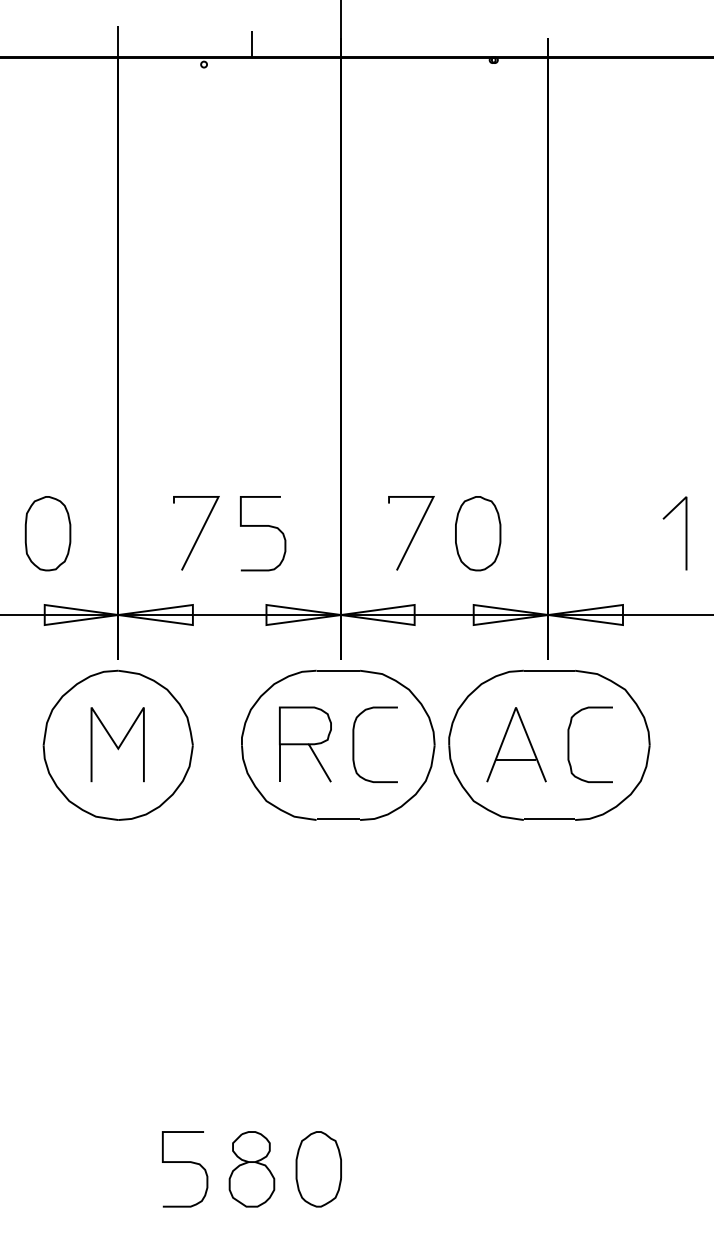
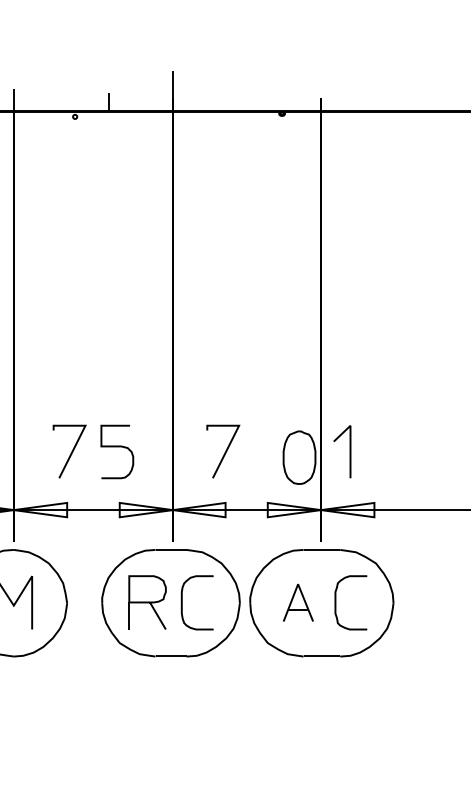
part: (478, 533) -> (299, 457), moved
curve: (685, 533) -> (349, 451), moved
part: (516, 744) -> (298, 602), size x0.7

